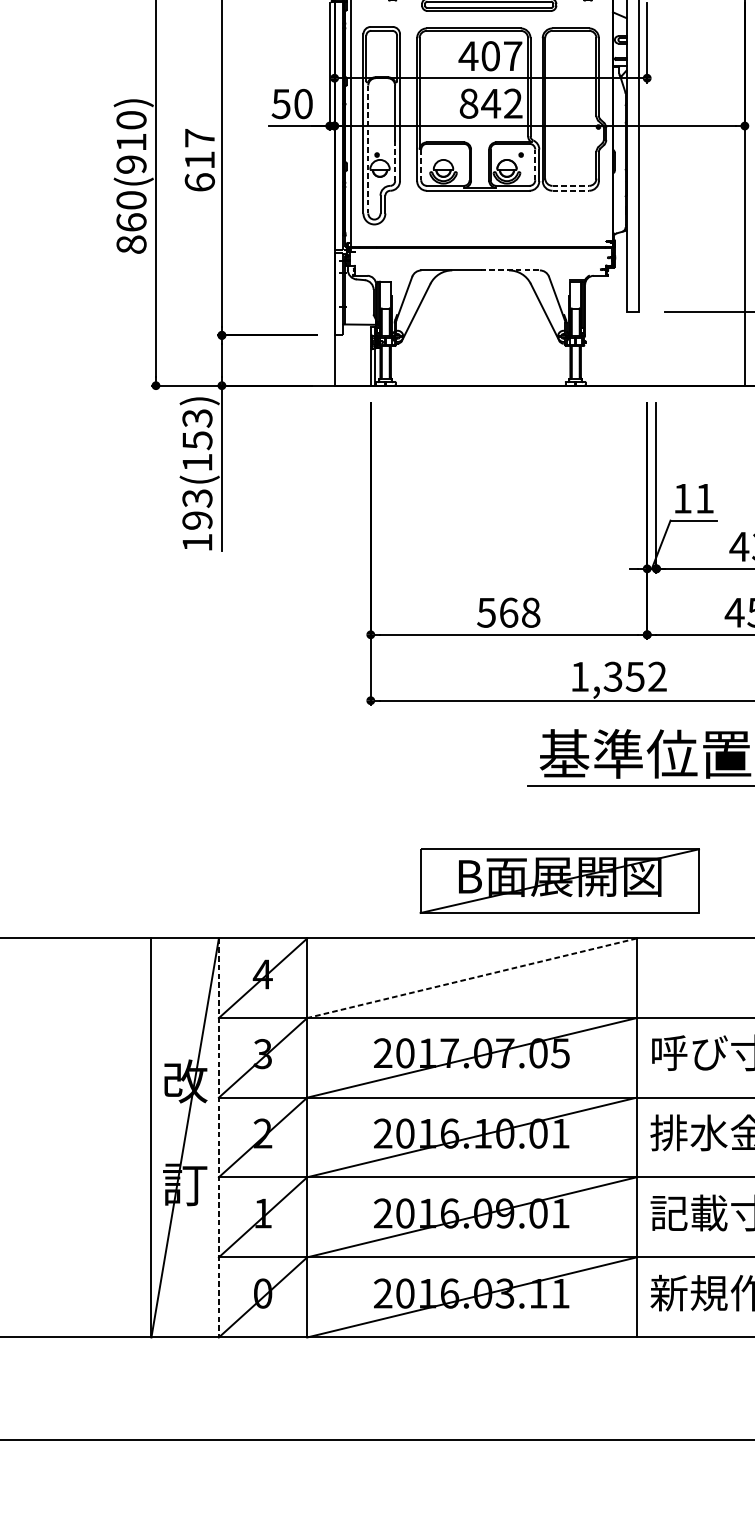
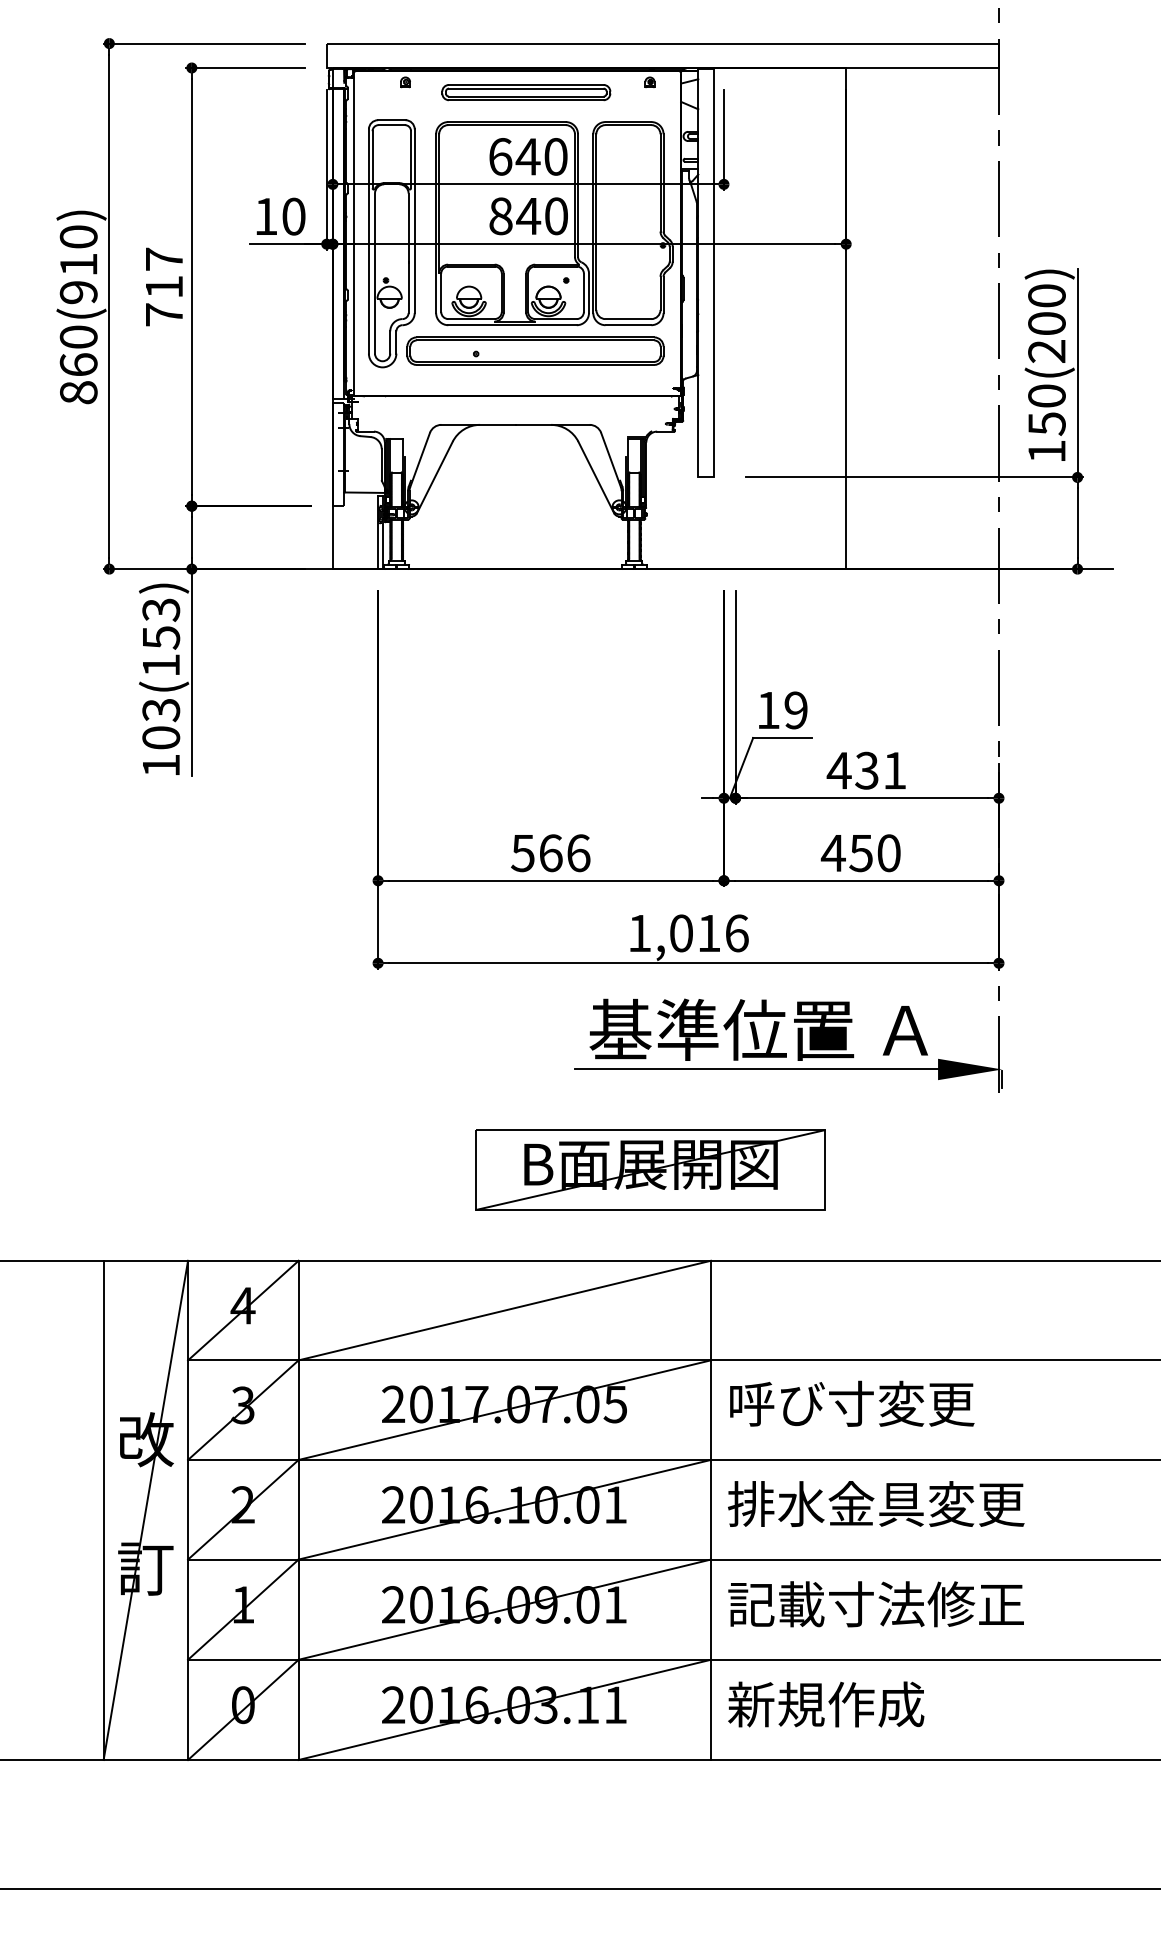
text: (490, 55) -> (527, 156), 407 -> 640
text: (280, 103) -> (265, 216), 50 -> 10
text: (513, 103) -> (556, 216), 842 -> 840
line: (368, 150) -> (375, 274), dashed -> solid
line: (395, 161) -> (408, 288), dashed -> solid
line: (534, 164) -> (583, 292), dashed -> solid
line: (421, 165) -> (441, 293), dashed -> solid
text: (200, 182) -> (164, 314), 617 -> 717
line: (570, 186) -> (628, 319), dashed -> solid
line: (570, 191) -> (628, 325), dashed -> solid
part: (496, 210) -> (535, 350), added
line: (510, 270) -> (553, 424), dashed -> solid
text: (704, 498) -> (795, 710), 11 -> 19
text: (197, 520) -> (161, 737), 193(153) -> 103(153)
text: (530, 612) -> (578, 853), 568 -> 566
text: (634, 676) -> (708, 933), 1,352 -> 1,016
part: (559, 880) -> (650, 1169), moved
line: (471, 978) -> (504, 1310), dashed -> solid
line: (219, 1138) -> (188, 1510), dashed -> solid

